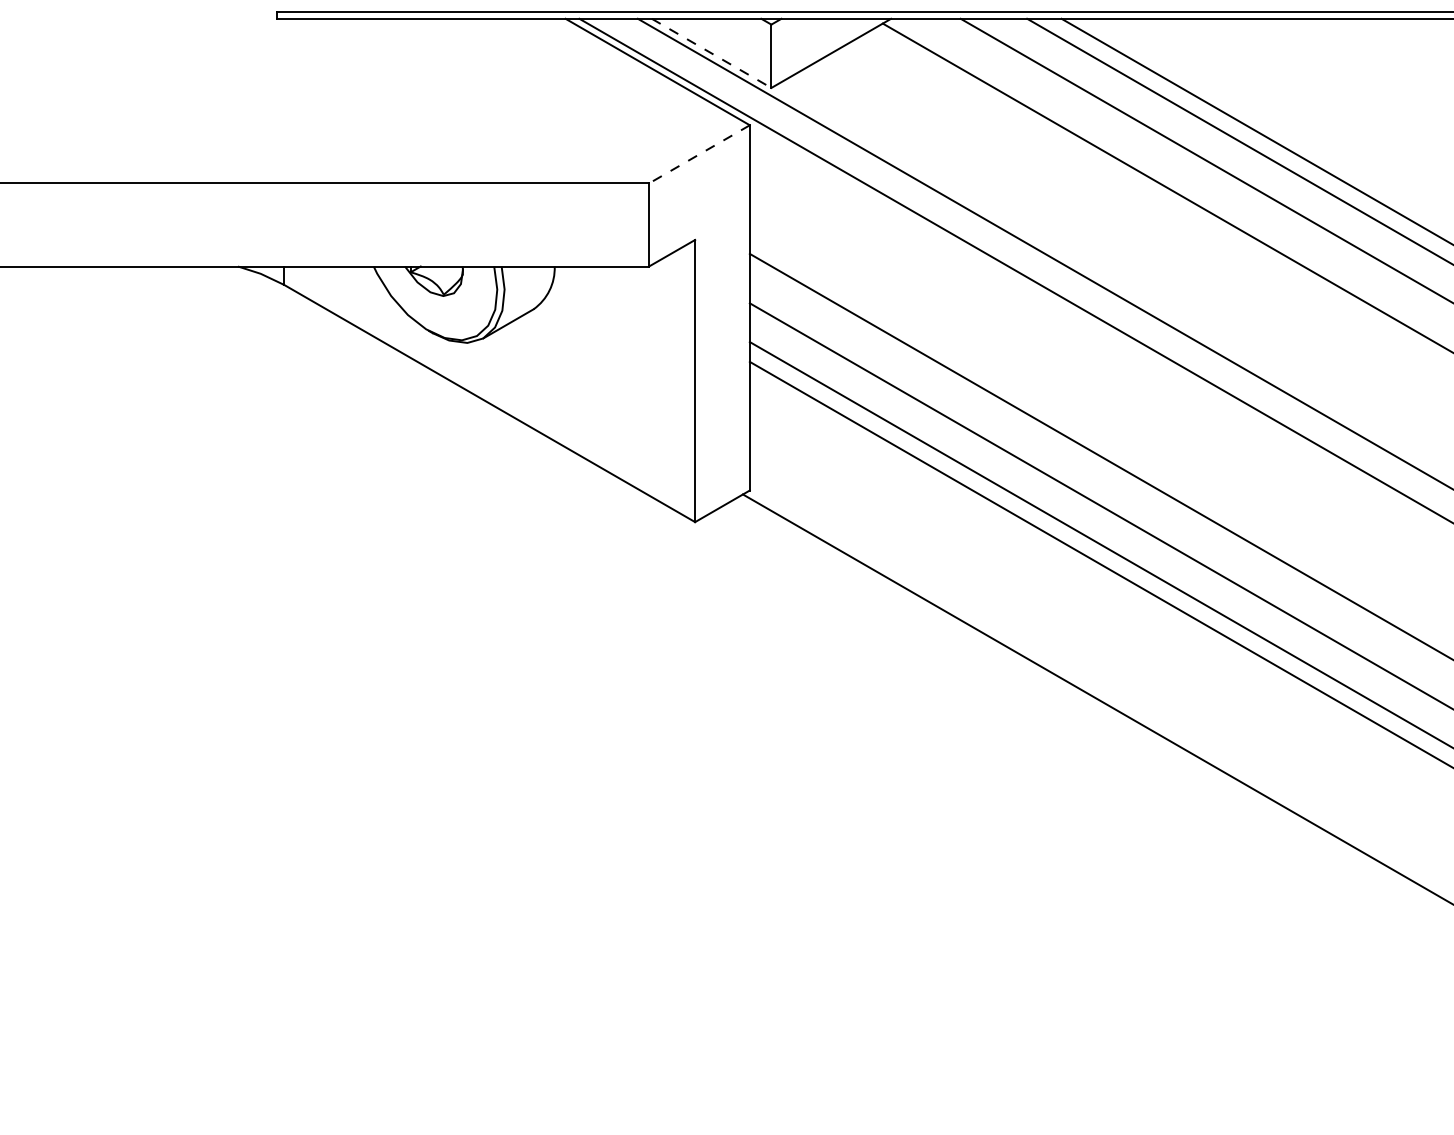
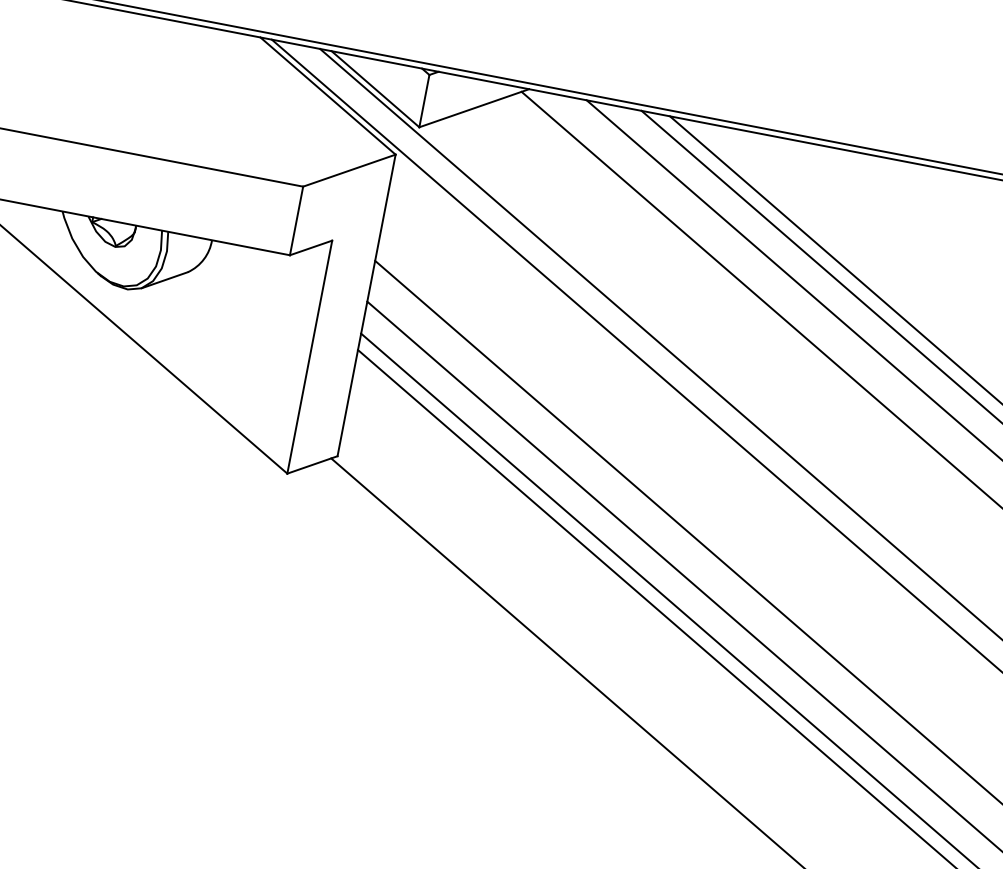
line: (712, 53) -> (376, 89), dashed -> solid
line: (699, 154) -> (349, 170), dashed -> solid

